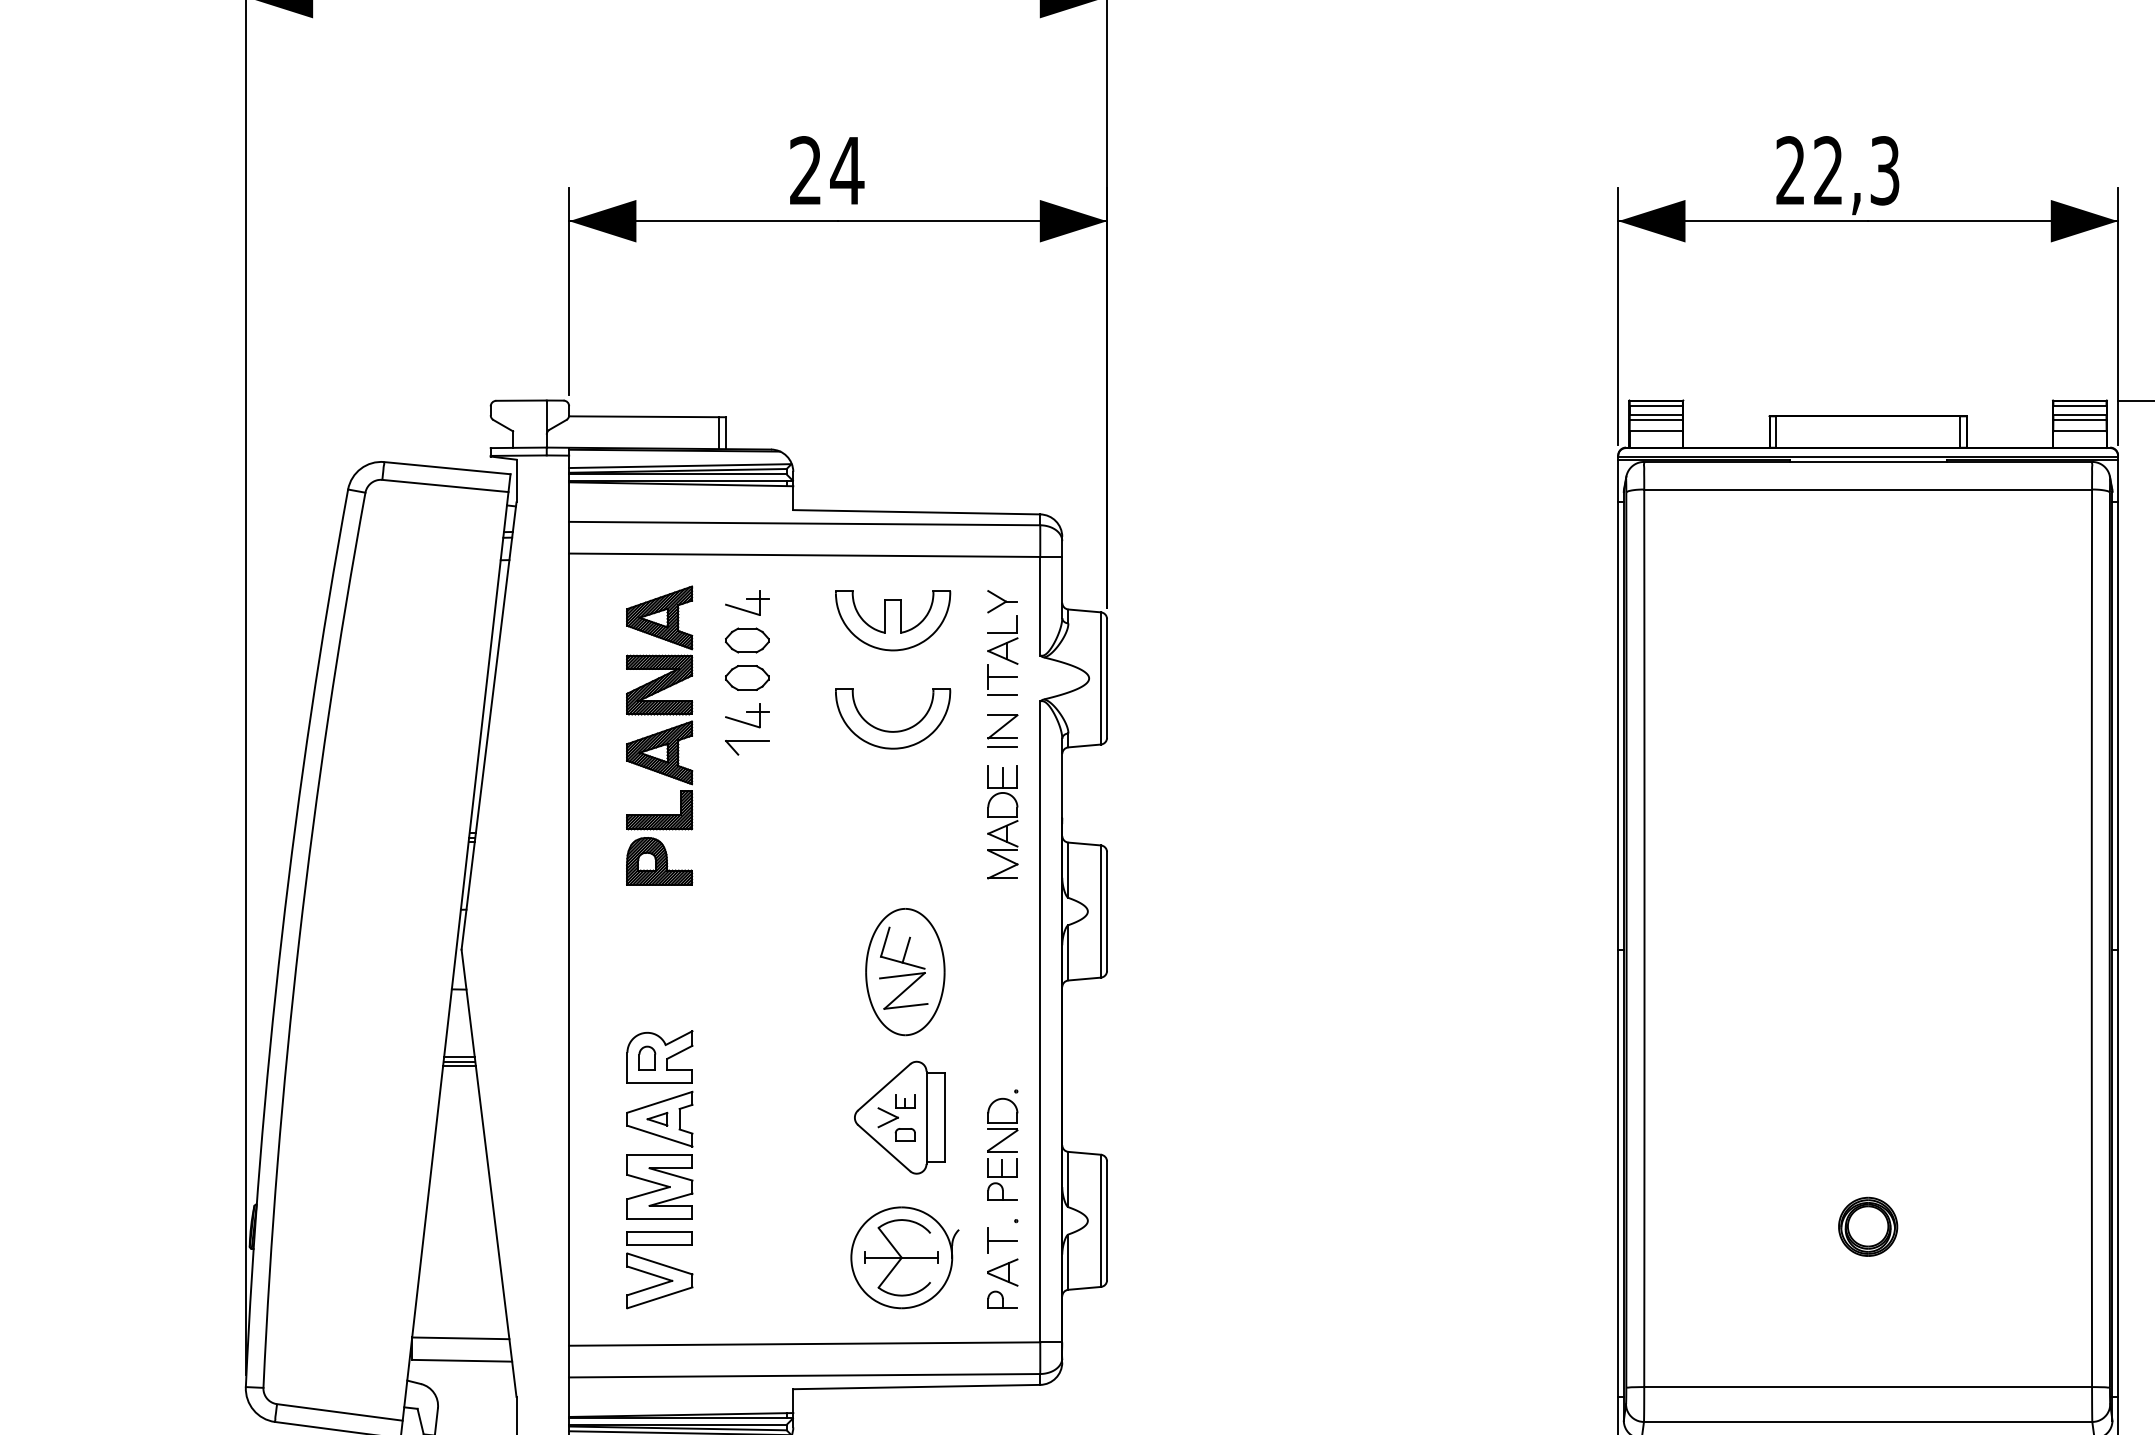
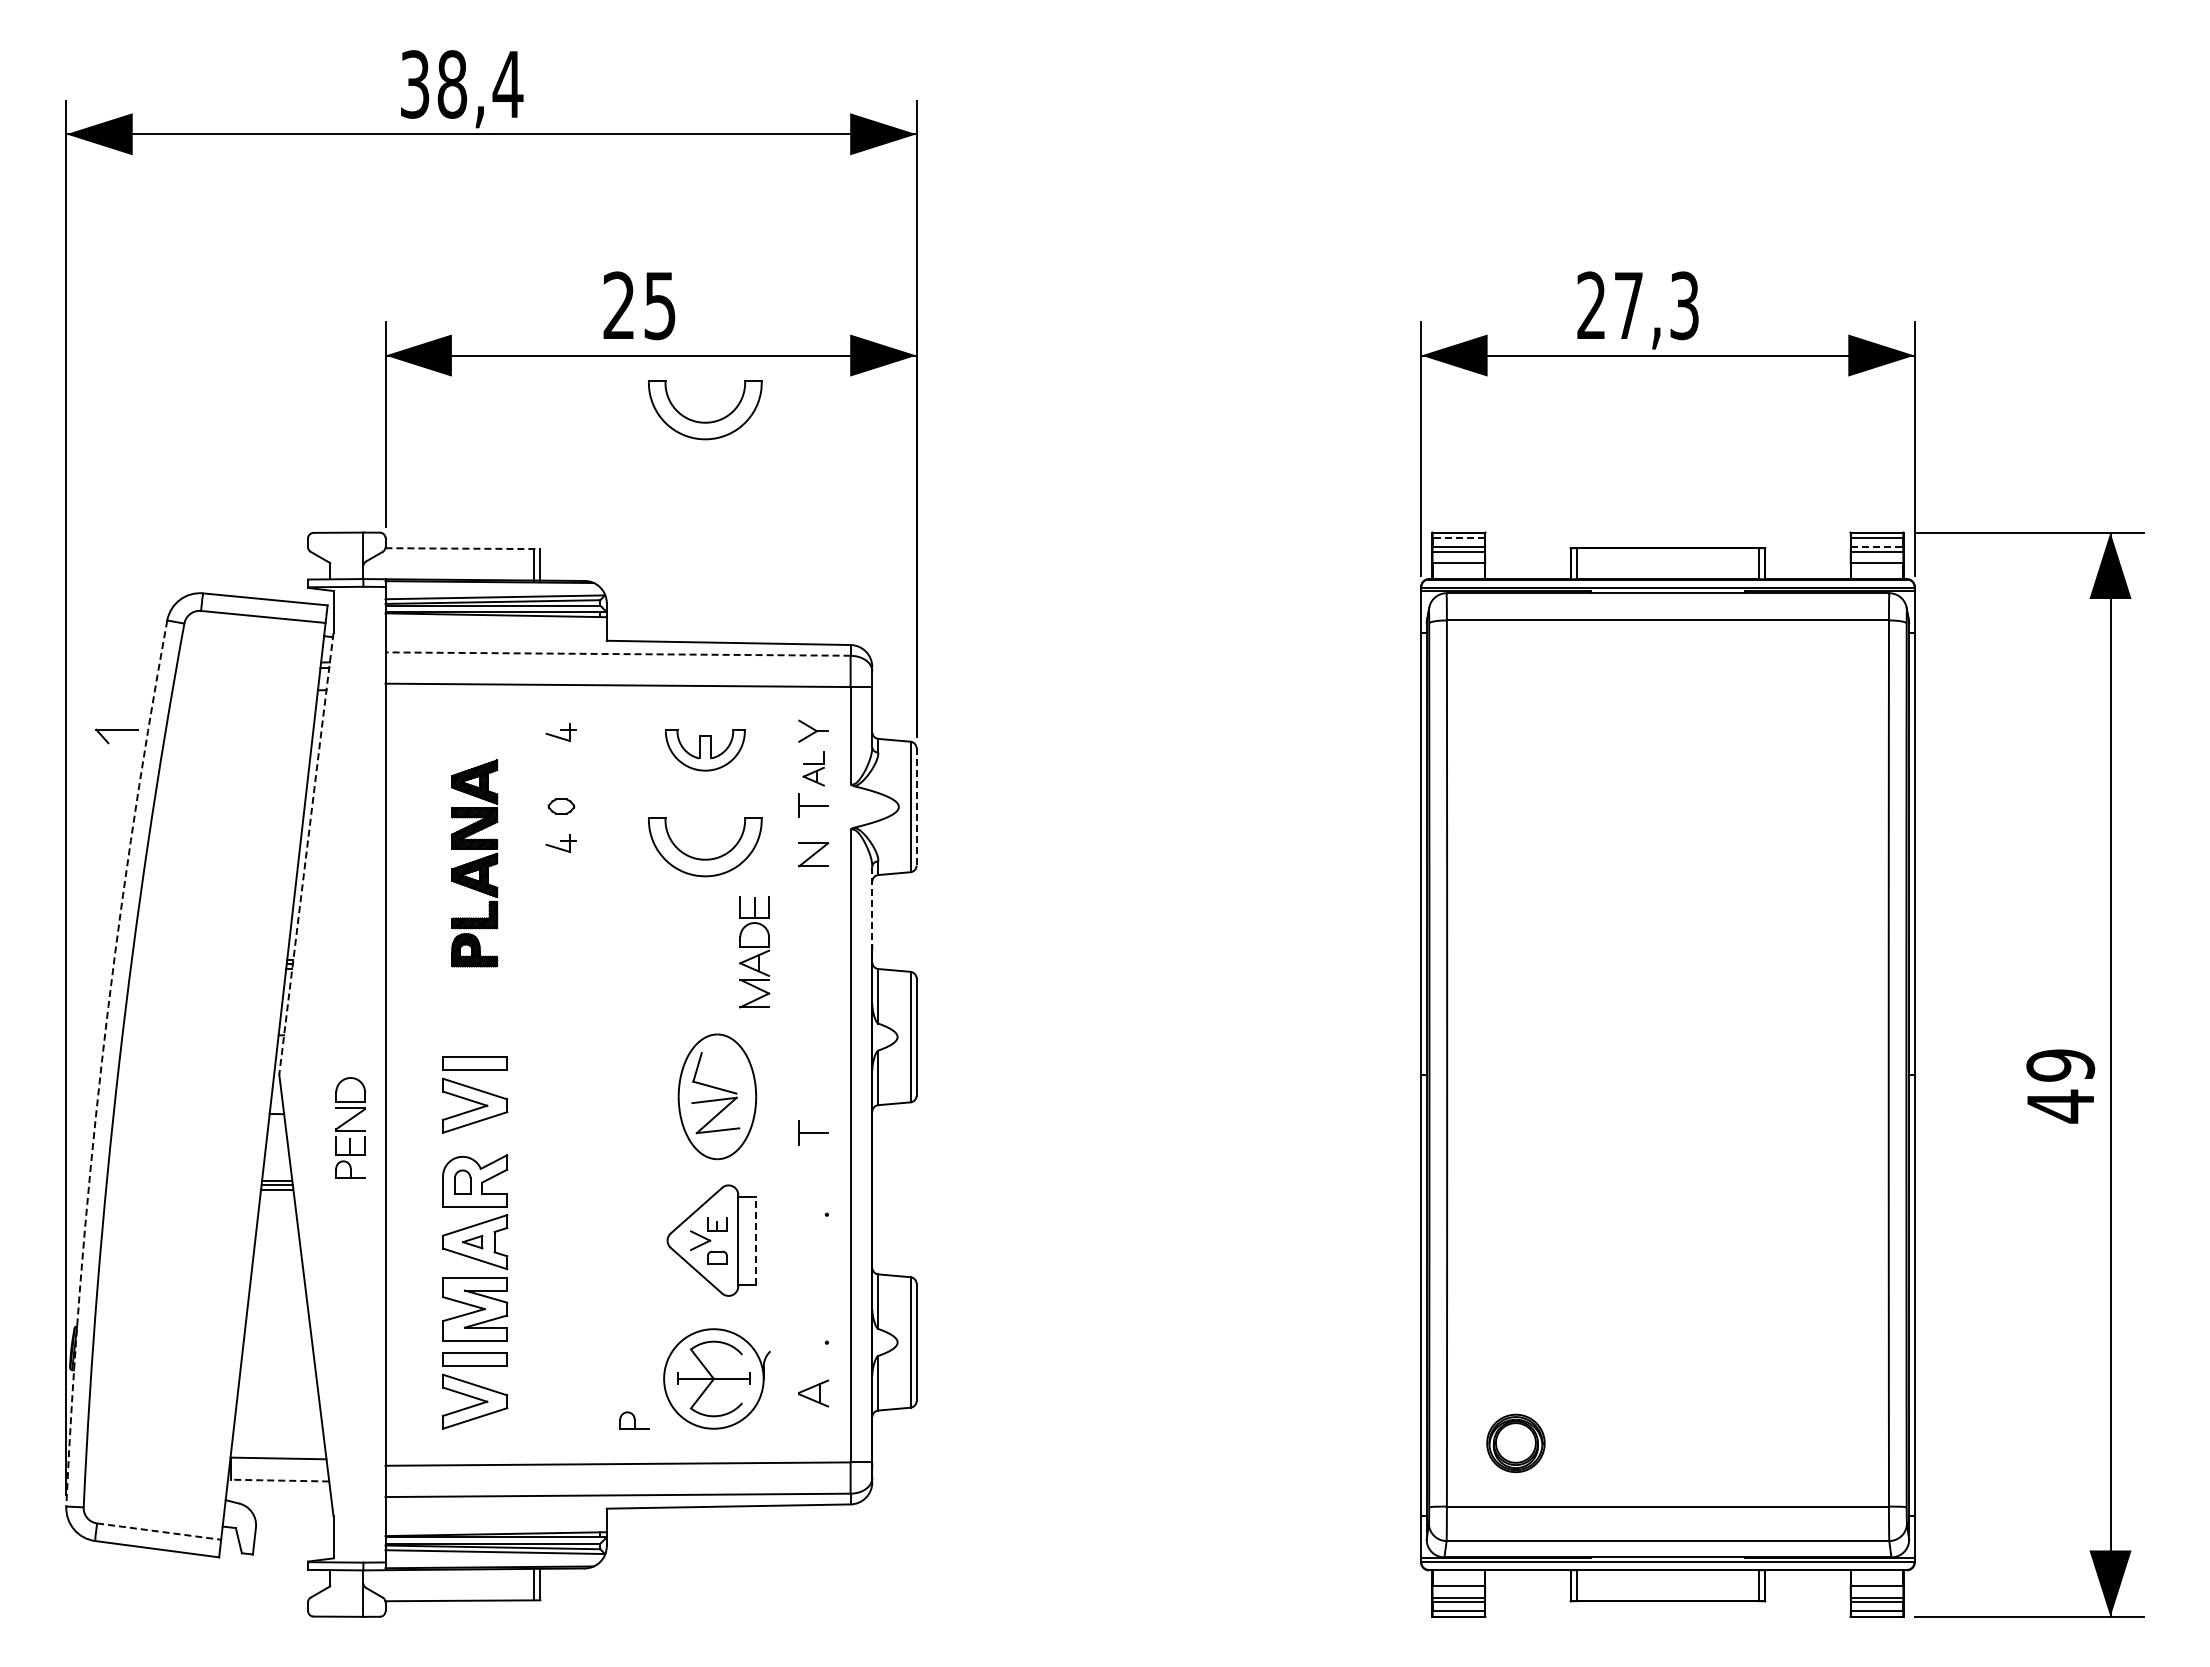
text: (1828, 169) -> (1628, 304), 22,3 -> 27,3
text: (847, 171) -> (660, 306), 24 -> 25
part: (893, 288) -> (705, 421), added
line: (1655, 406) -> (1458, 538), solid -> dashed
line: (2080, 415) -> (1877, 547), solid -> dashed
line: (647, 416) -> (462, 548), solid -> dashed
line: (805, 524) -> (618, 654), solid -> dashed
part: (746, 603) -> (560, 732), size x0.7
part: (893, 621) -> (705, 750), size x0.7
part: (1002, 639) -> (813, 768), size x0.7
part: (747, 640) -> (561, 769), removed
part: (747, 677) -> (561, 806), size x0.6
line: (1107, 677) -> (916, 806), solid -> dashed
line: (1002, 695) -> (813, 823), removed
part: (746, 715) -> (560, 843), size x0.7
line: (489, 726) -> (306, 854), solid -> dashed
part: (659, 735) -> (474, 863), size x0.7
line: (1002, 746) -> (813, 874), removed
part: (746, 747) -> (116, 736), moved
line: (1062, 778) -> (872, 905), solid -> dashed
part: (1002, 822) -> (754, 952), moved
arc: (281, 936) -> (101, 1061), solid -> dashed
line: (906, 950) -> (718, 1075), removed
part: (660, 969) -> (475, 1094), added
line: (944, 1117) -> (756, 1240), solid -> dashed
part: (1002, 1148) -> (350, 1127), moved
part: (1867, 1225) -> (1515, 1442), moved
part: (1002, 1240) -> (813, 1132), moved
part: (1002, 1299) -> (634, 1420), moved
line: (461, 1360) -> (279, 1480), solid -> dashed
line: (340, 1412) -> (159, 1531), solid -> dashed

